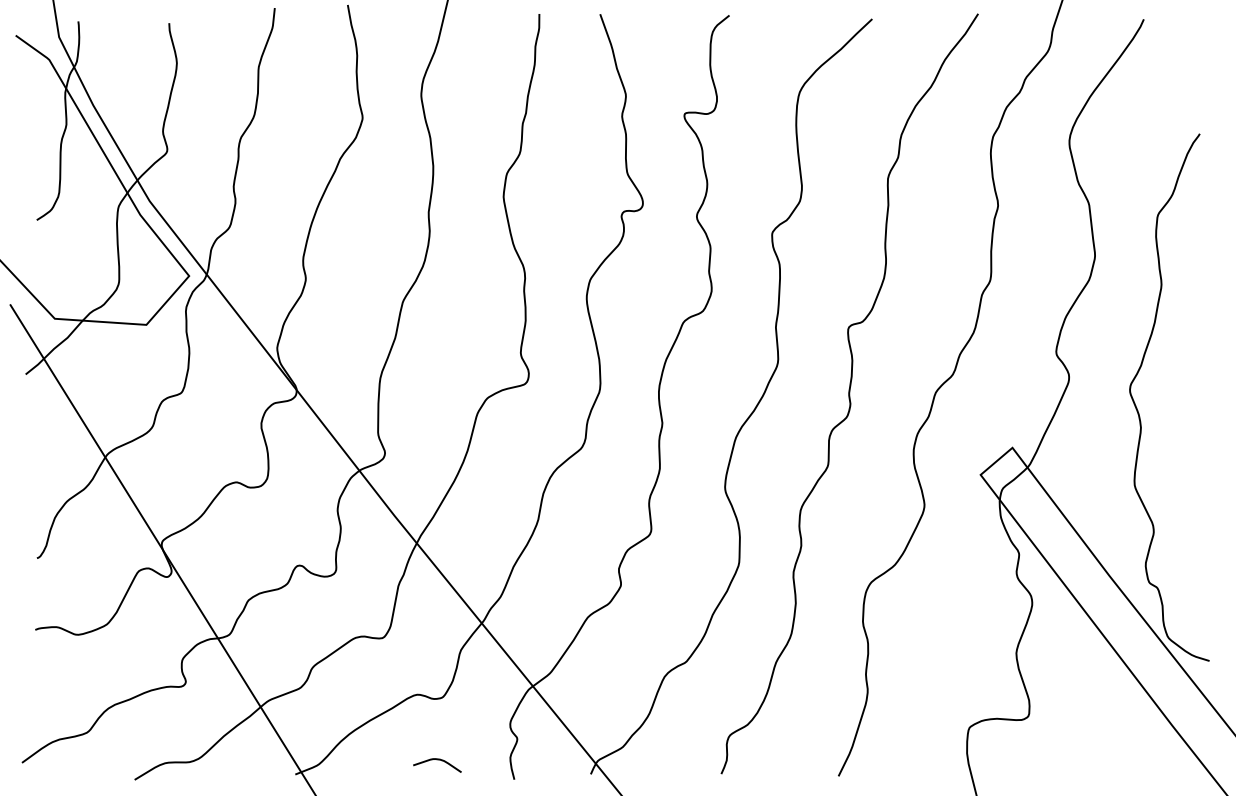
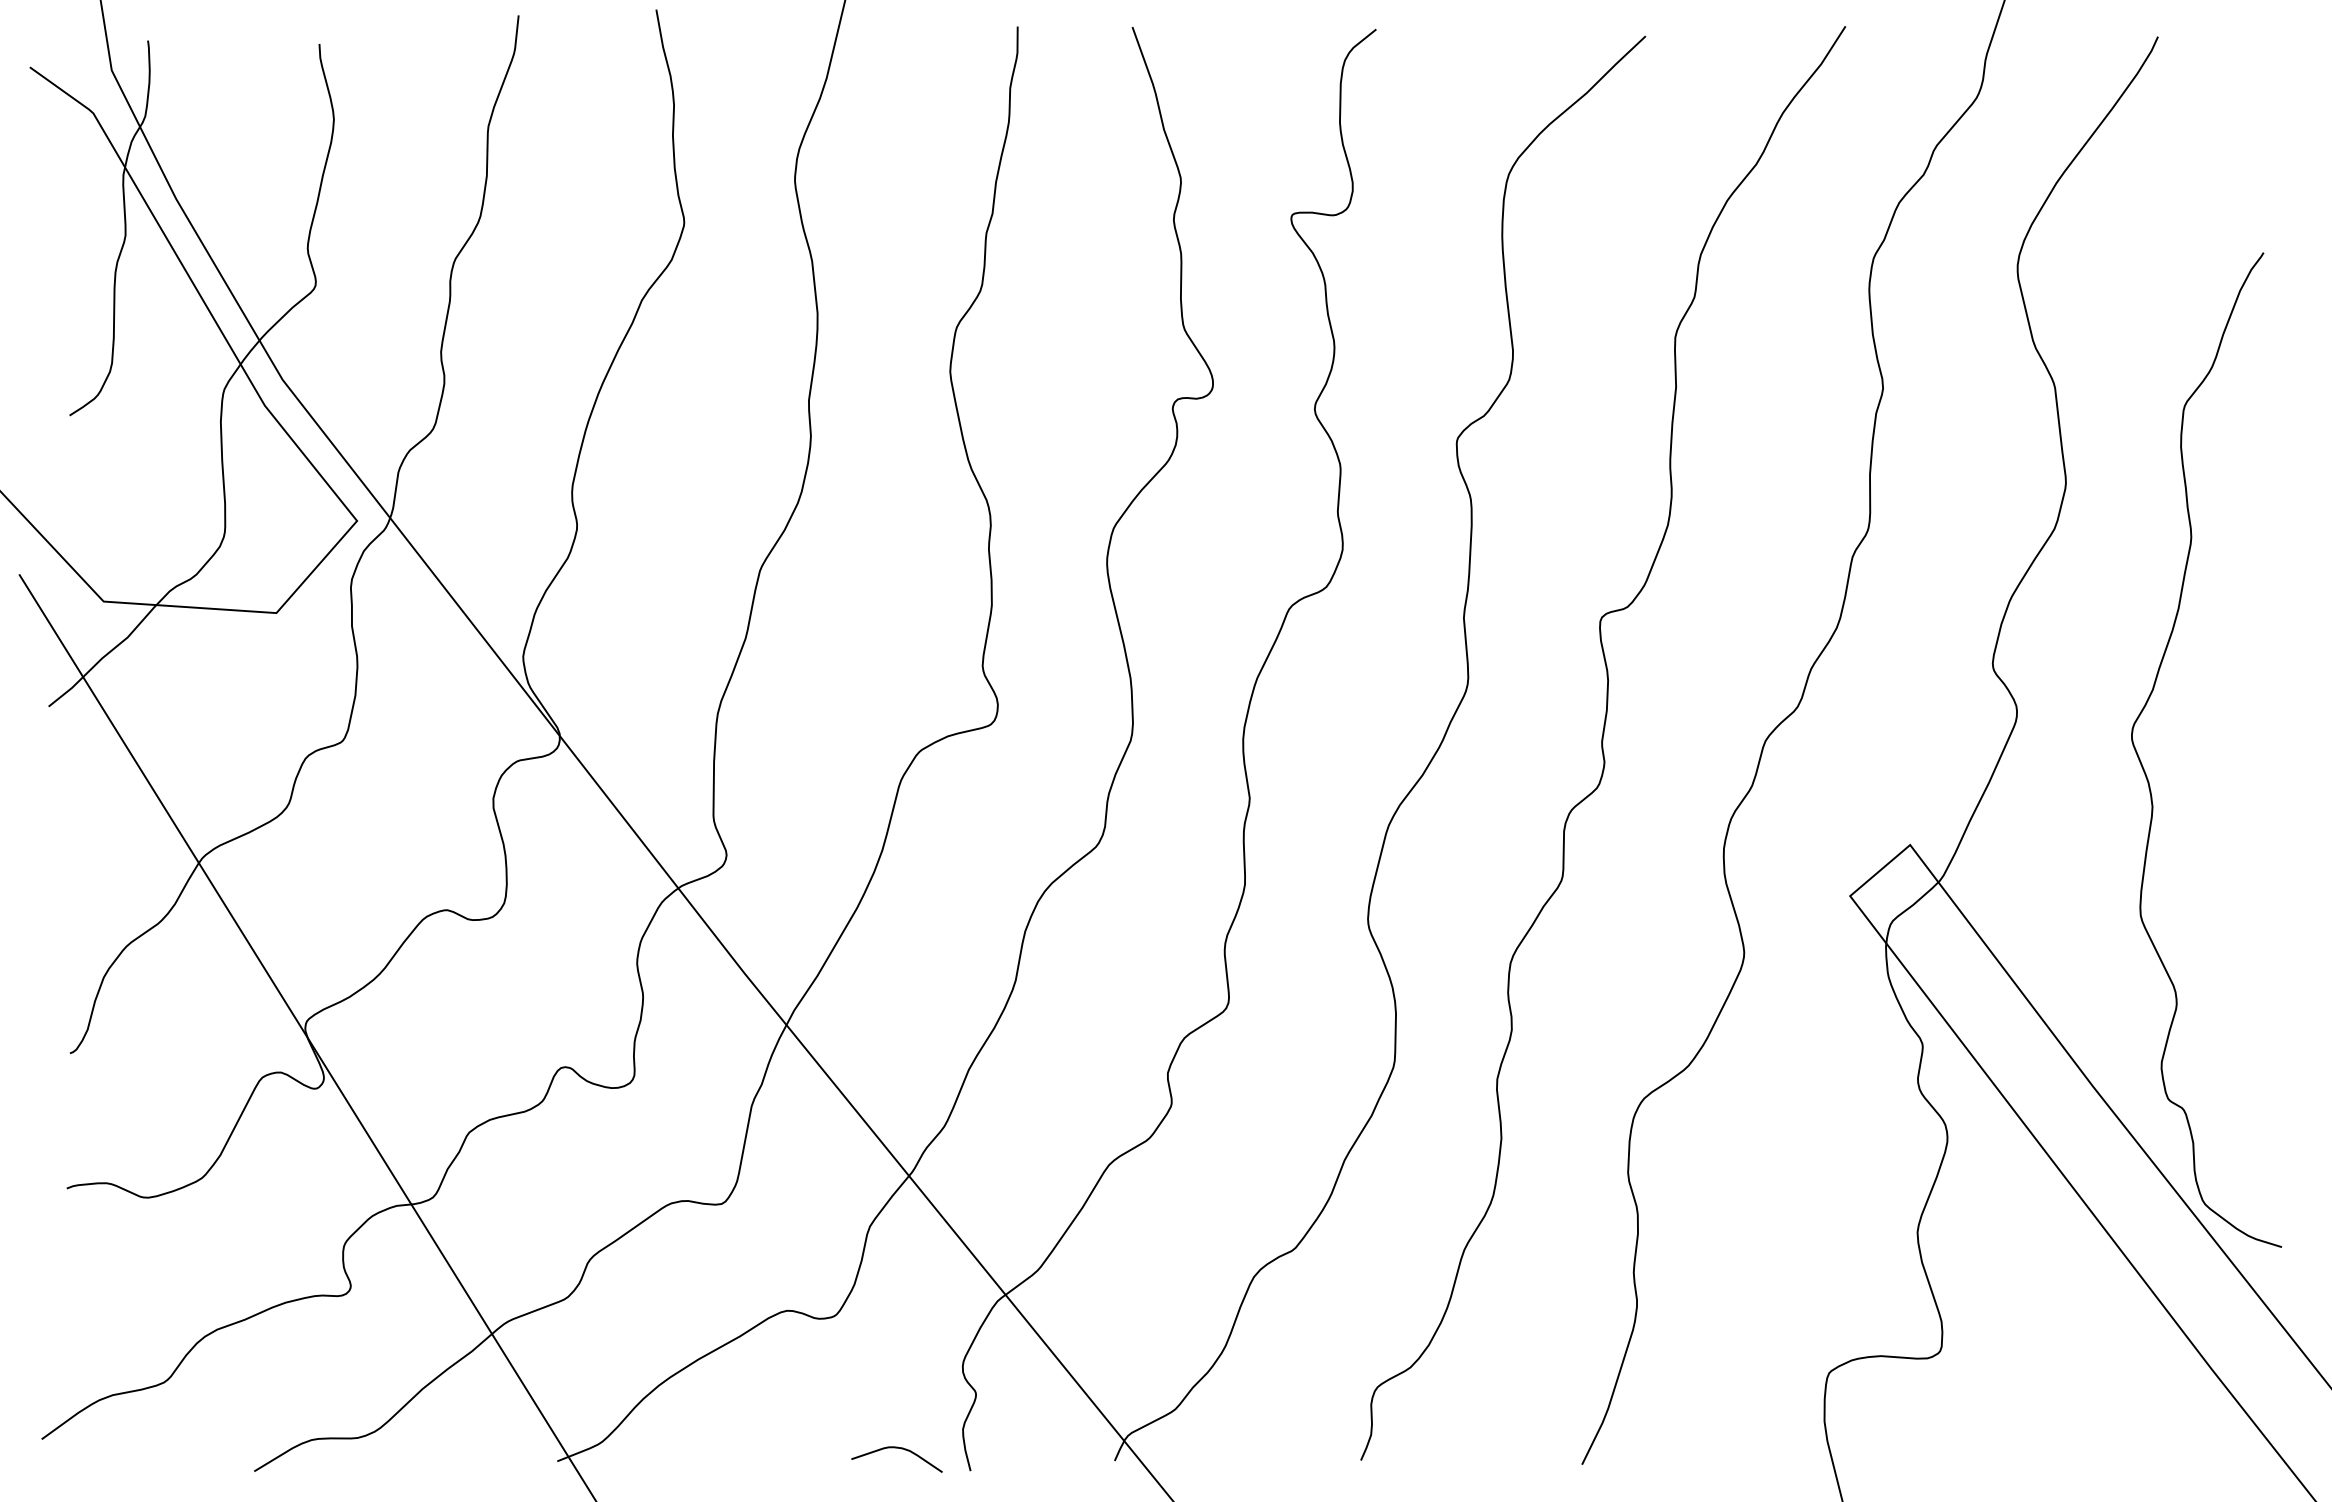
curve: (437, 760) -> (897, 1449), moved

